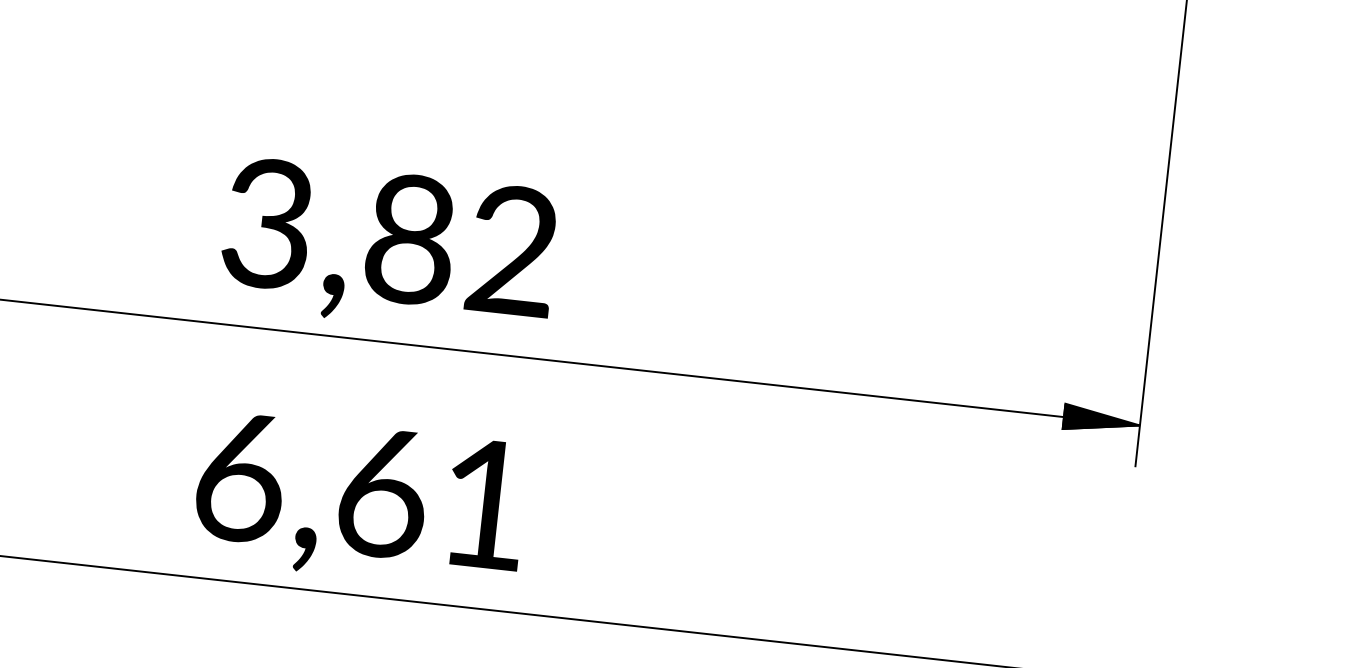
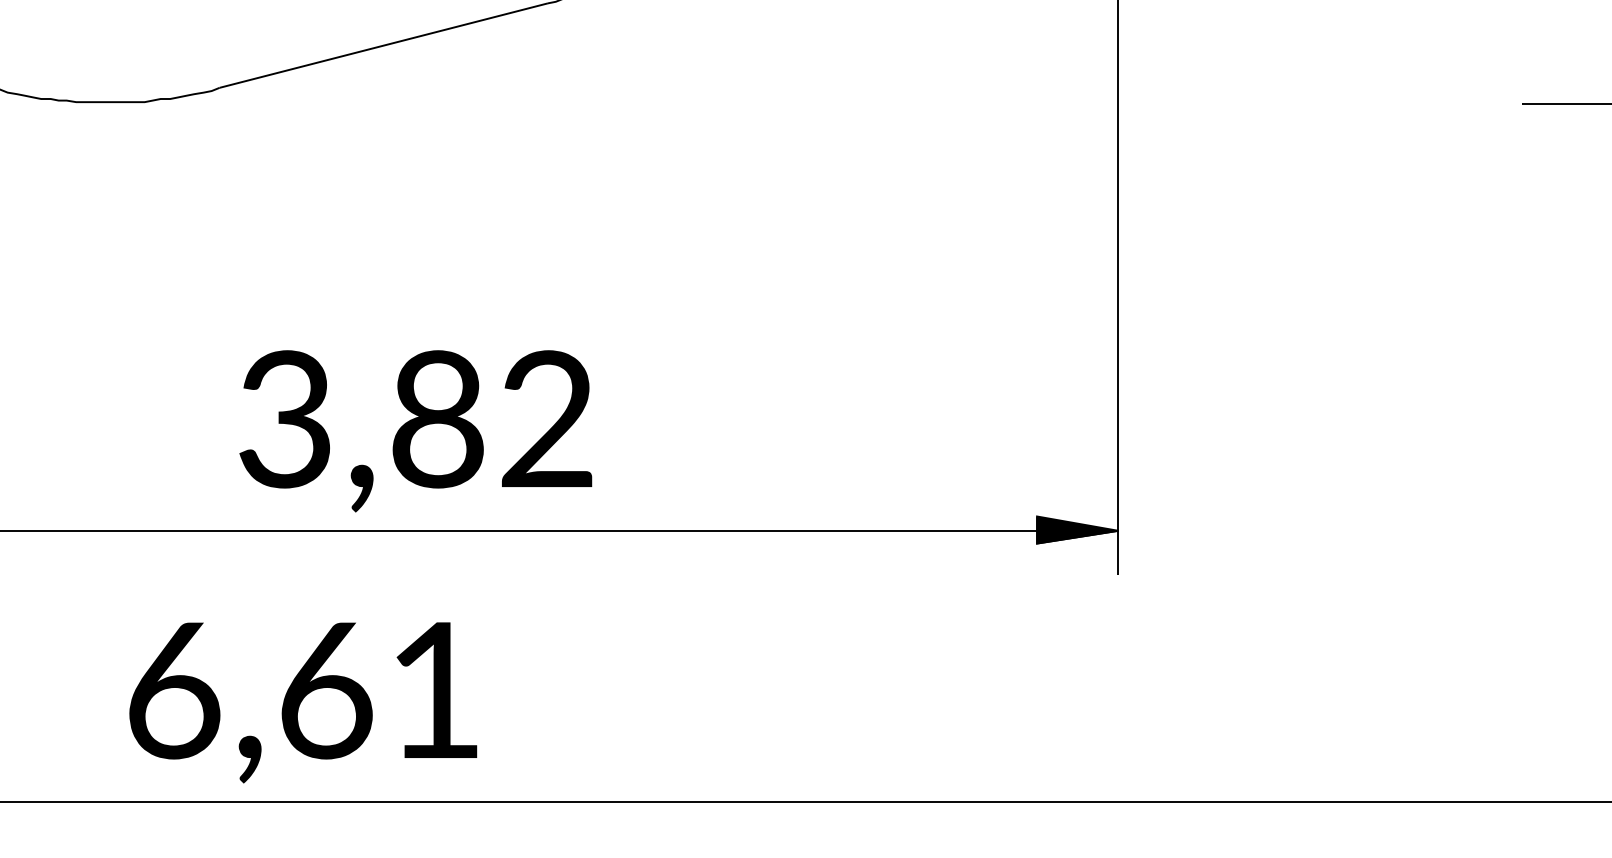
text: (388, 248) -> (415, 431), moved

